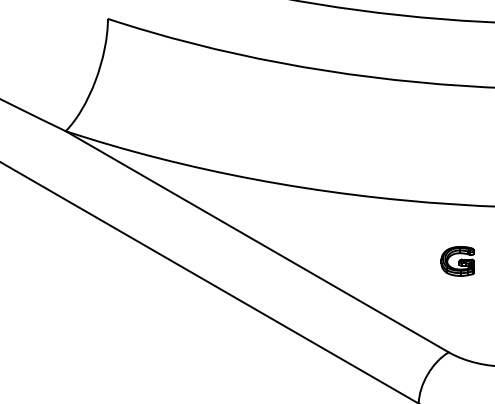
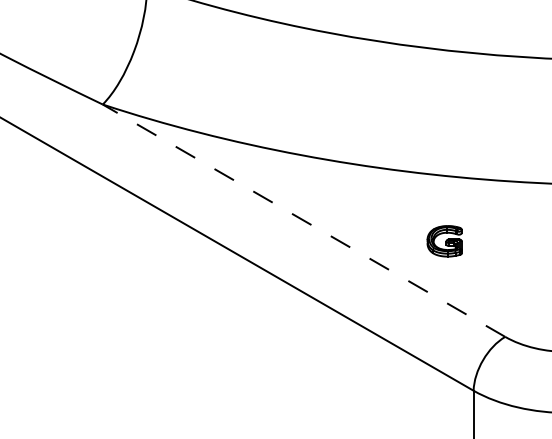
line: (256, 241) -> (303, 220), solid -> dashed
part: (457, 261) -> (444, 241), moved

